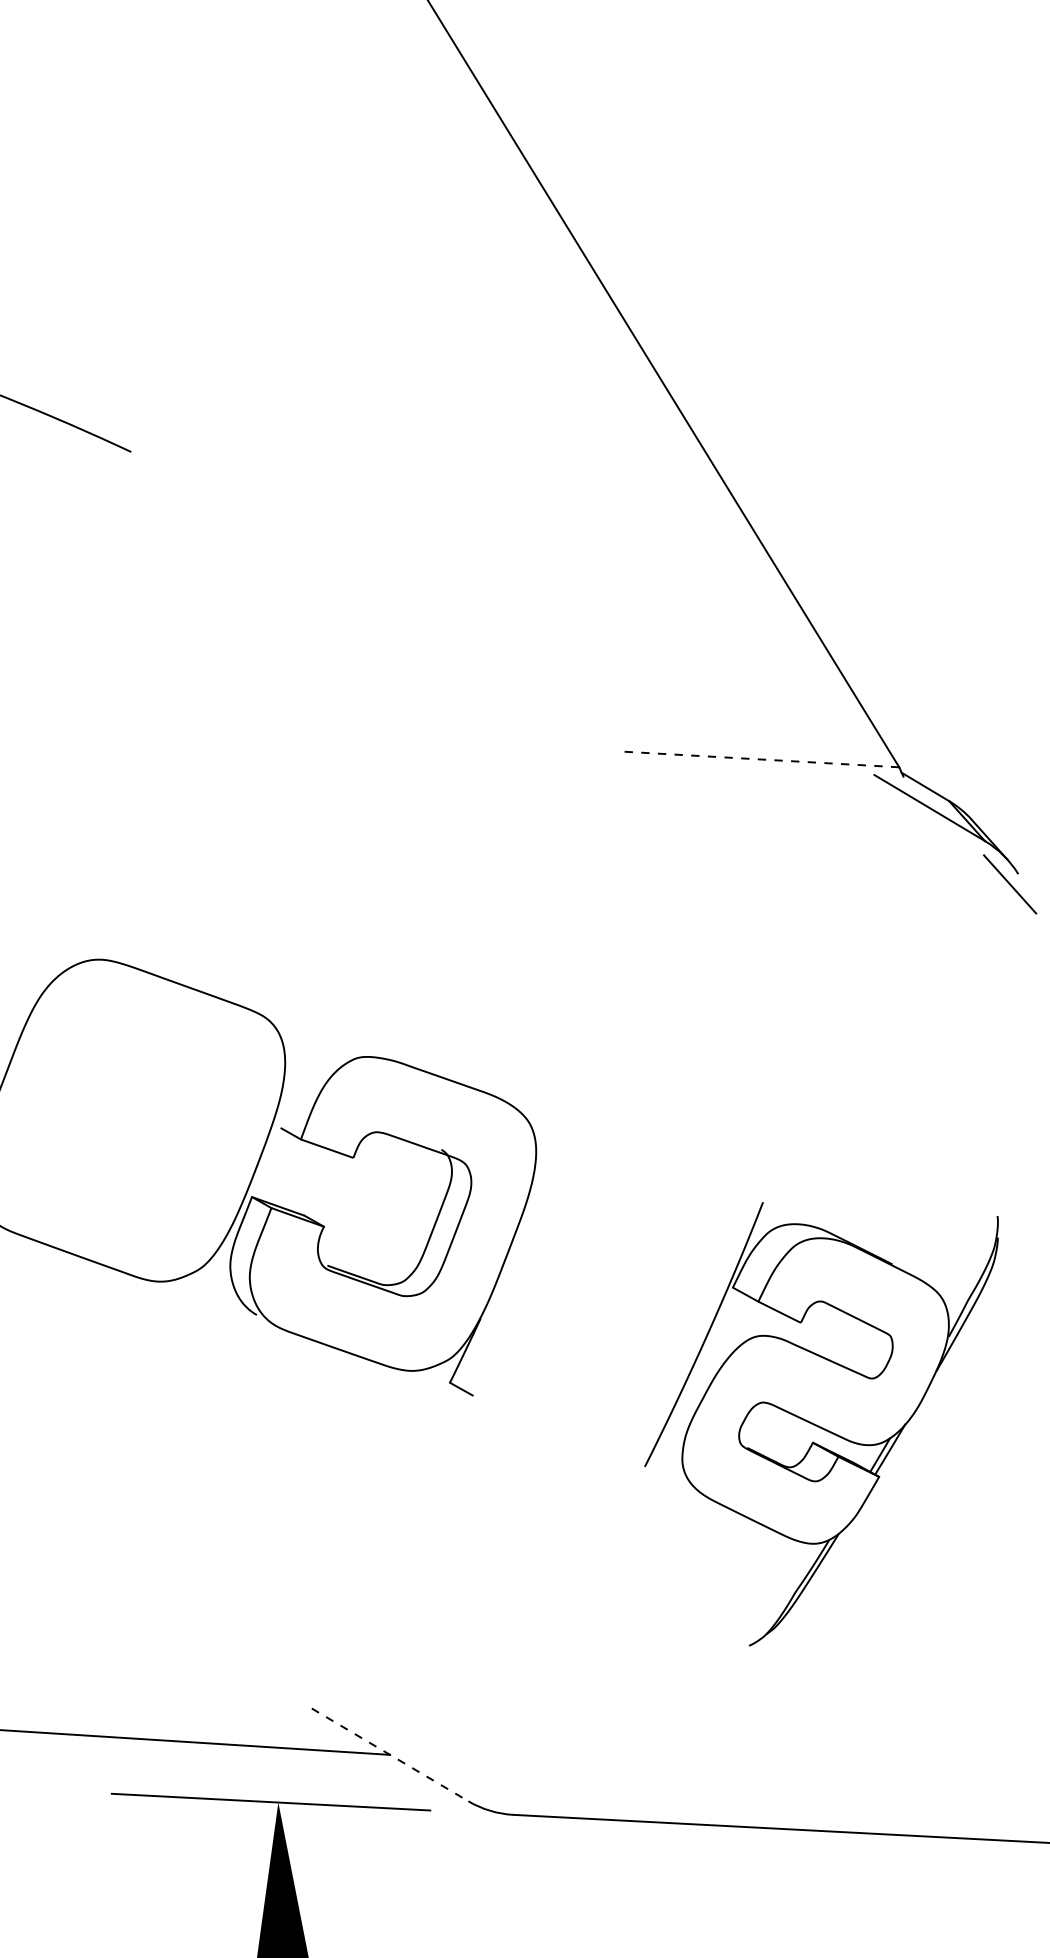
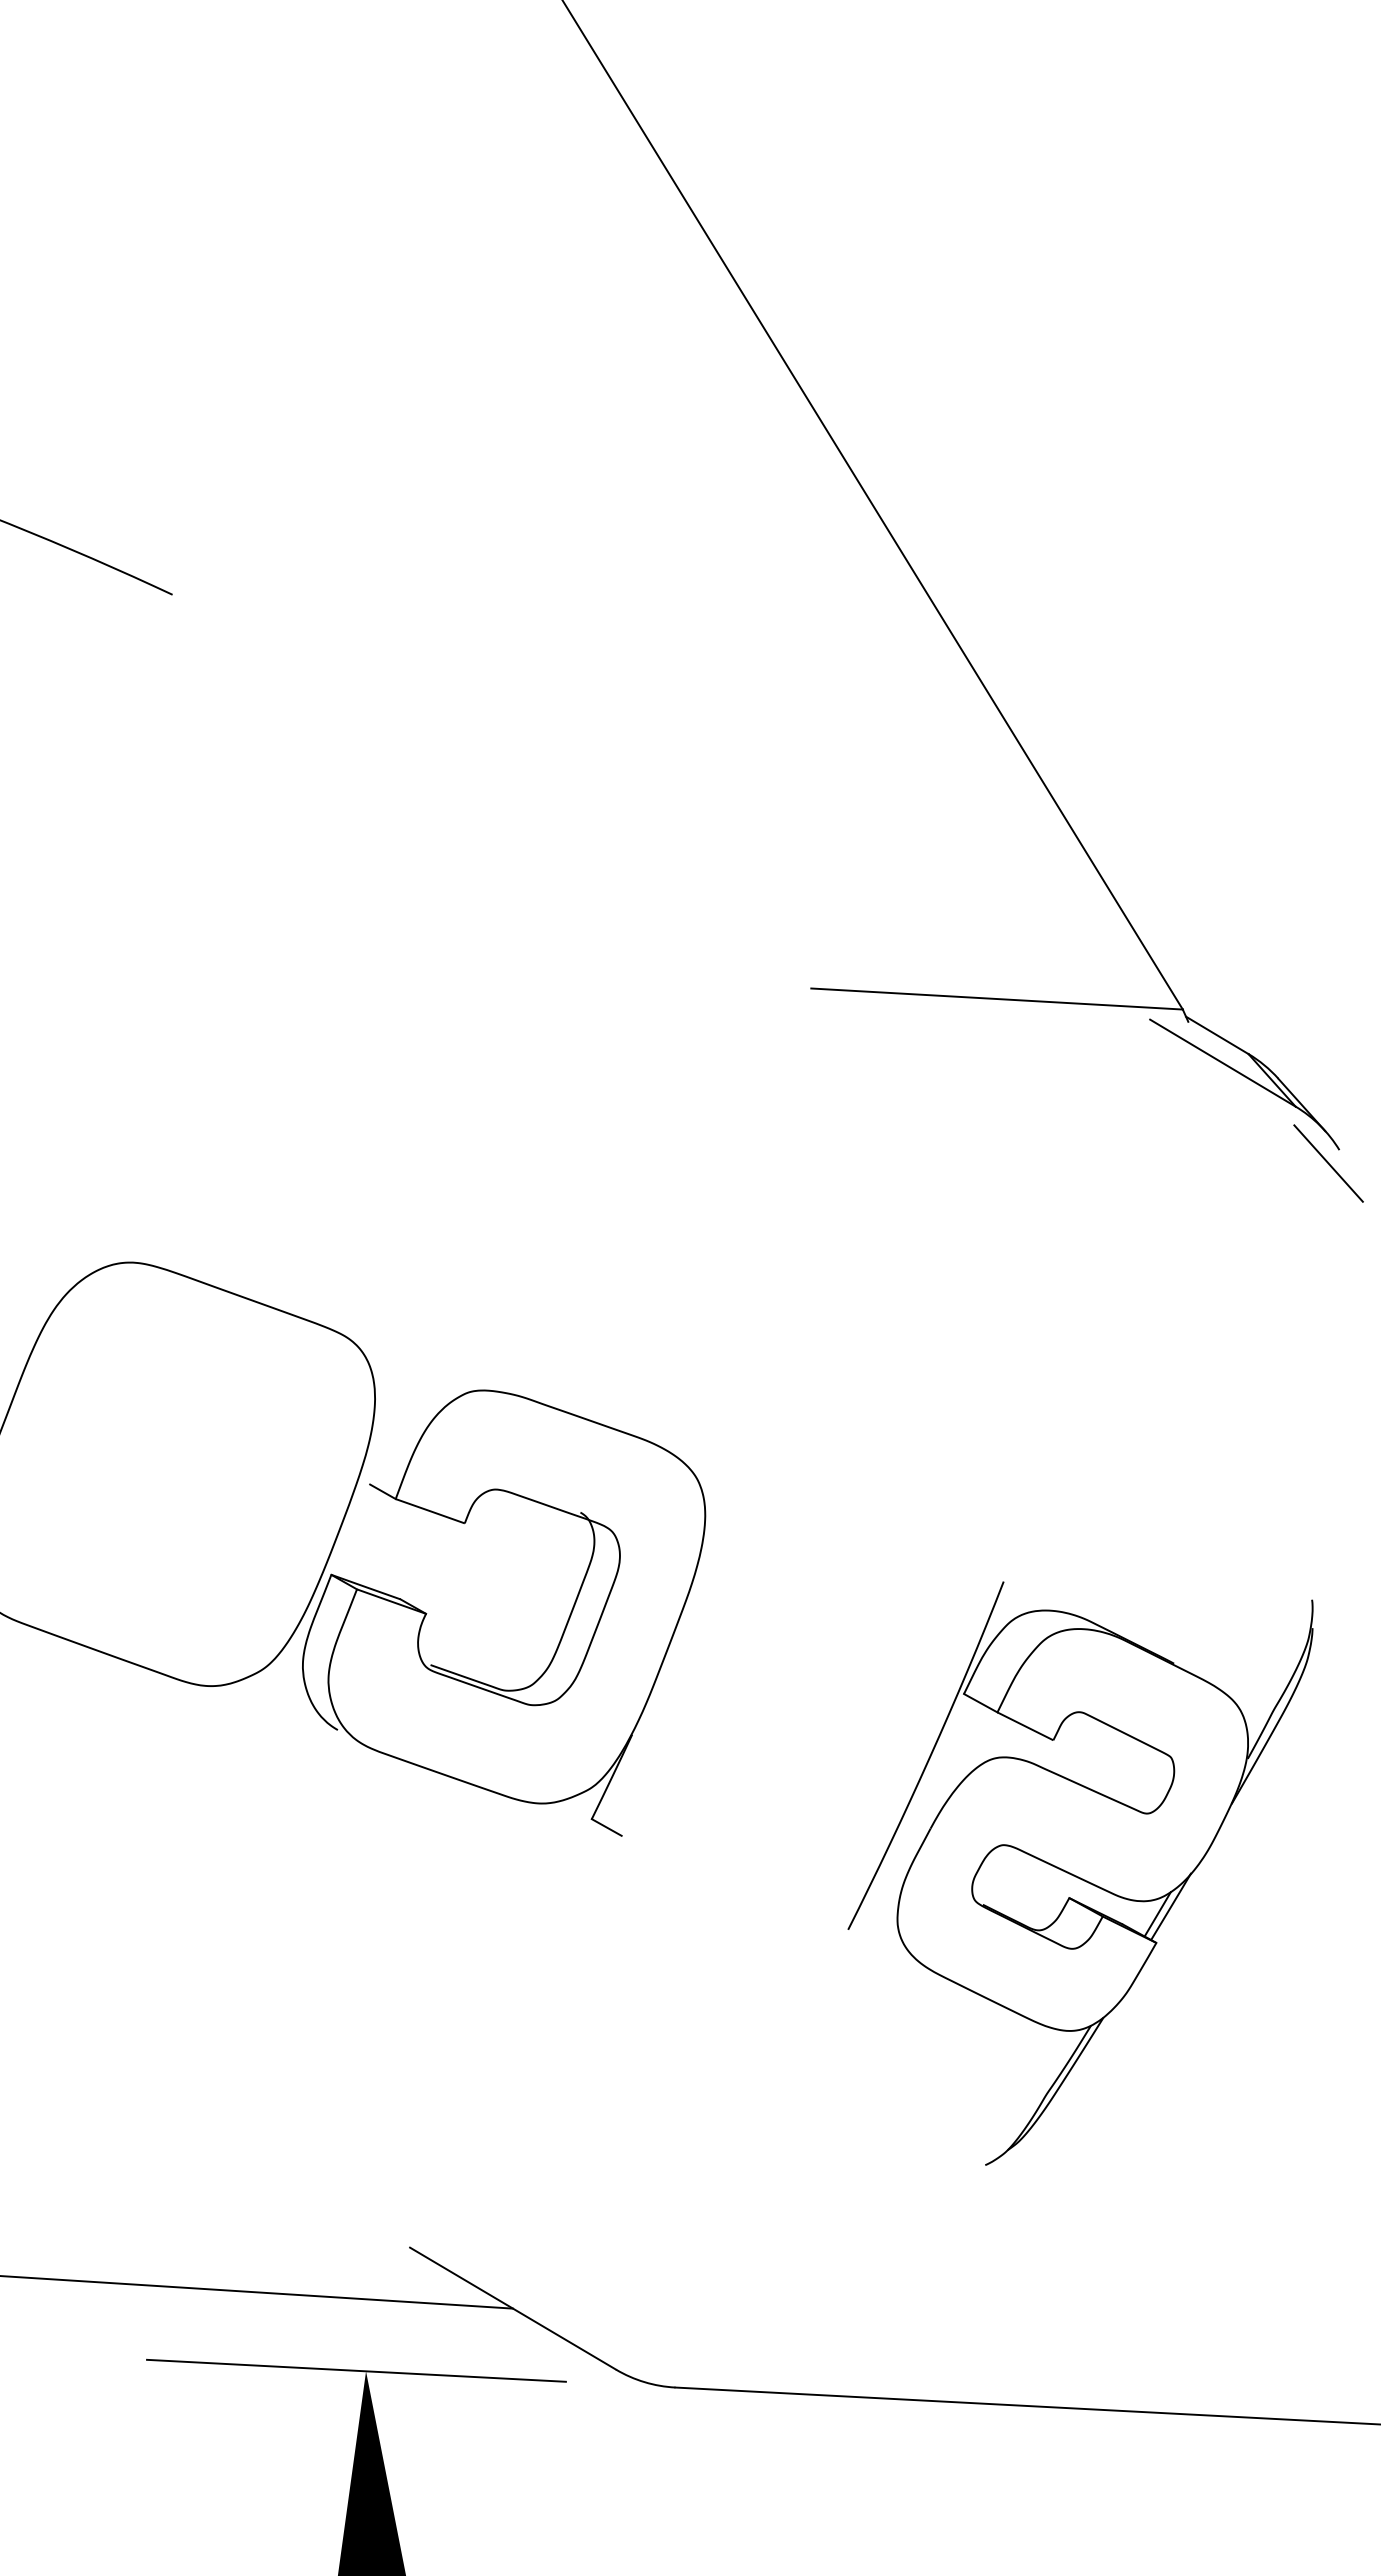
line: (757, 759) -> (996, 999), dashed -> solid
line: (390, 1754) -> (513, 2308), dashed -> solid

